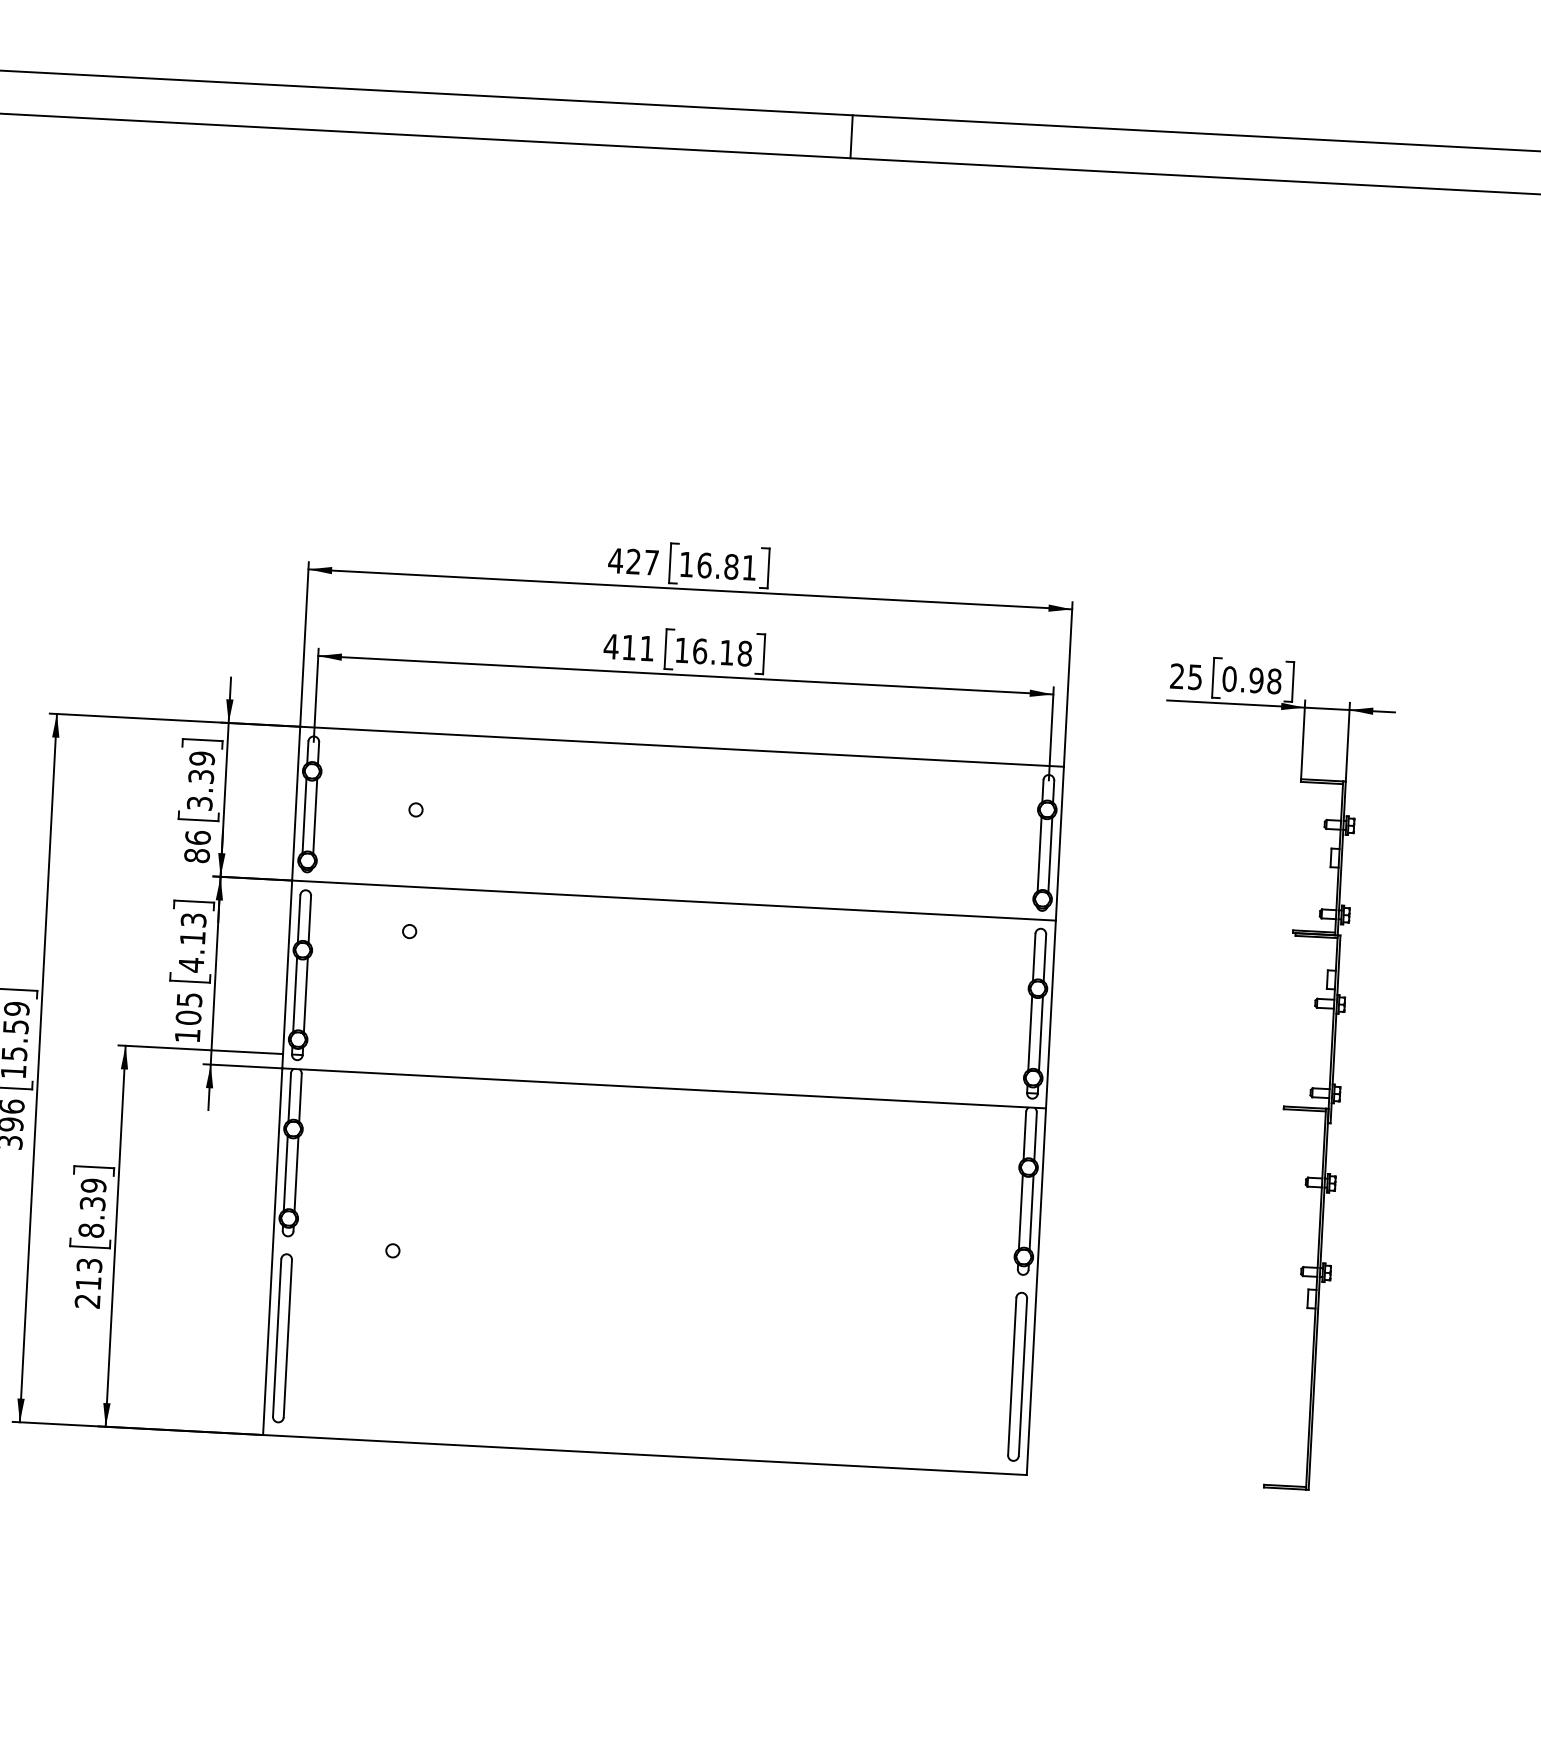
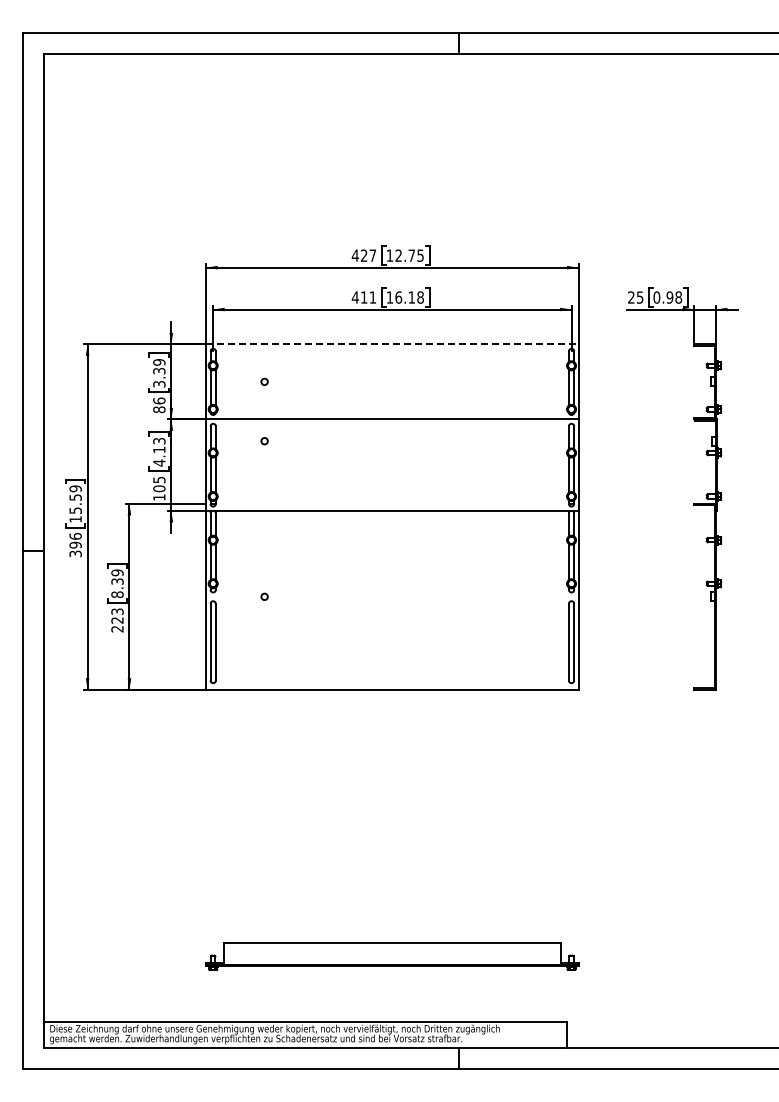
text: (726, 566) -> (409, 255), 16.81 -> 12.75
line: (682, 746) -> (392, 344), solid -> dashed
text: (88, 1283) -> (117, 620), 213 -> 223

